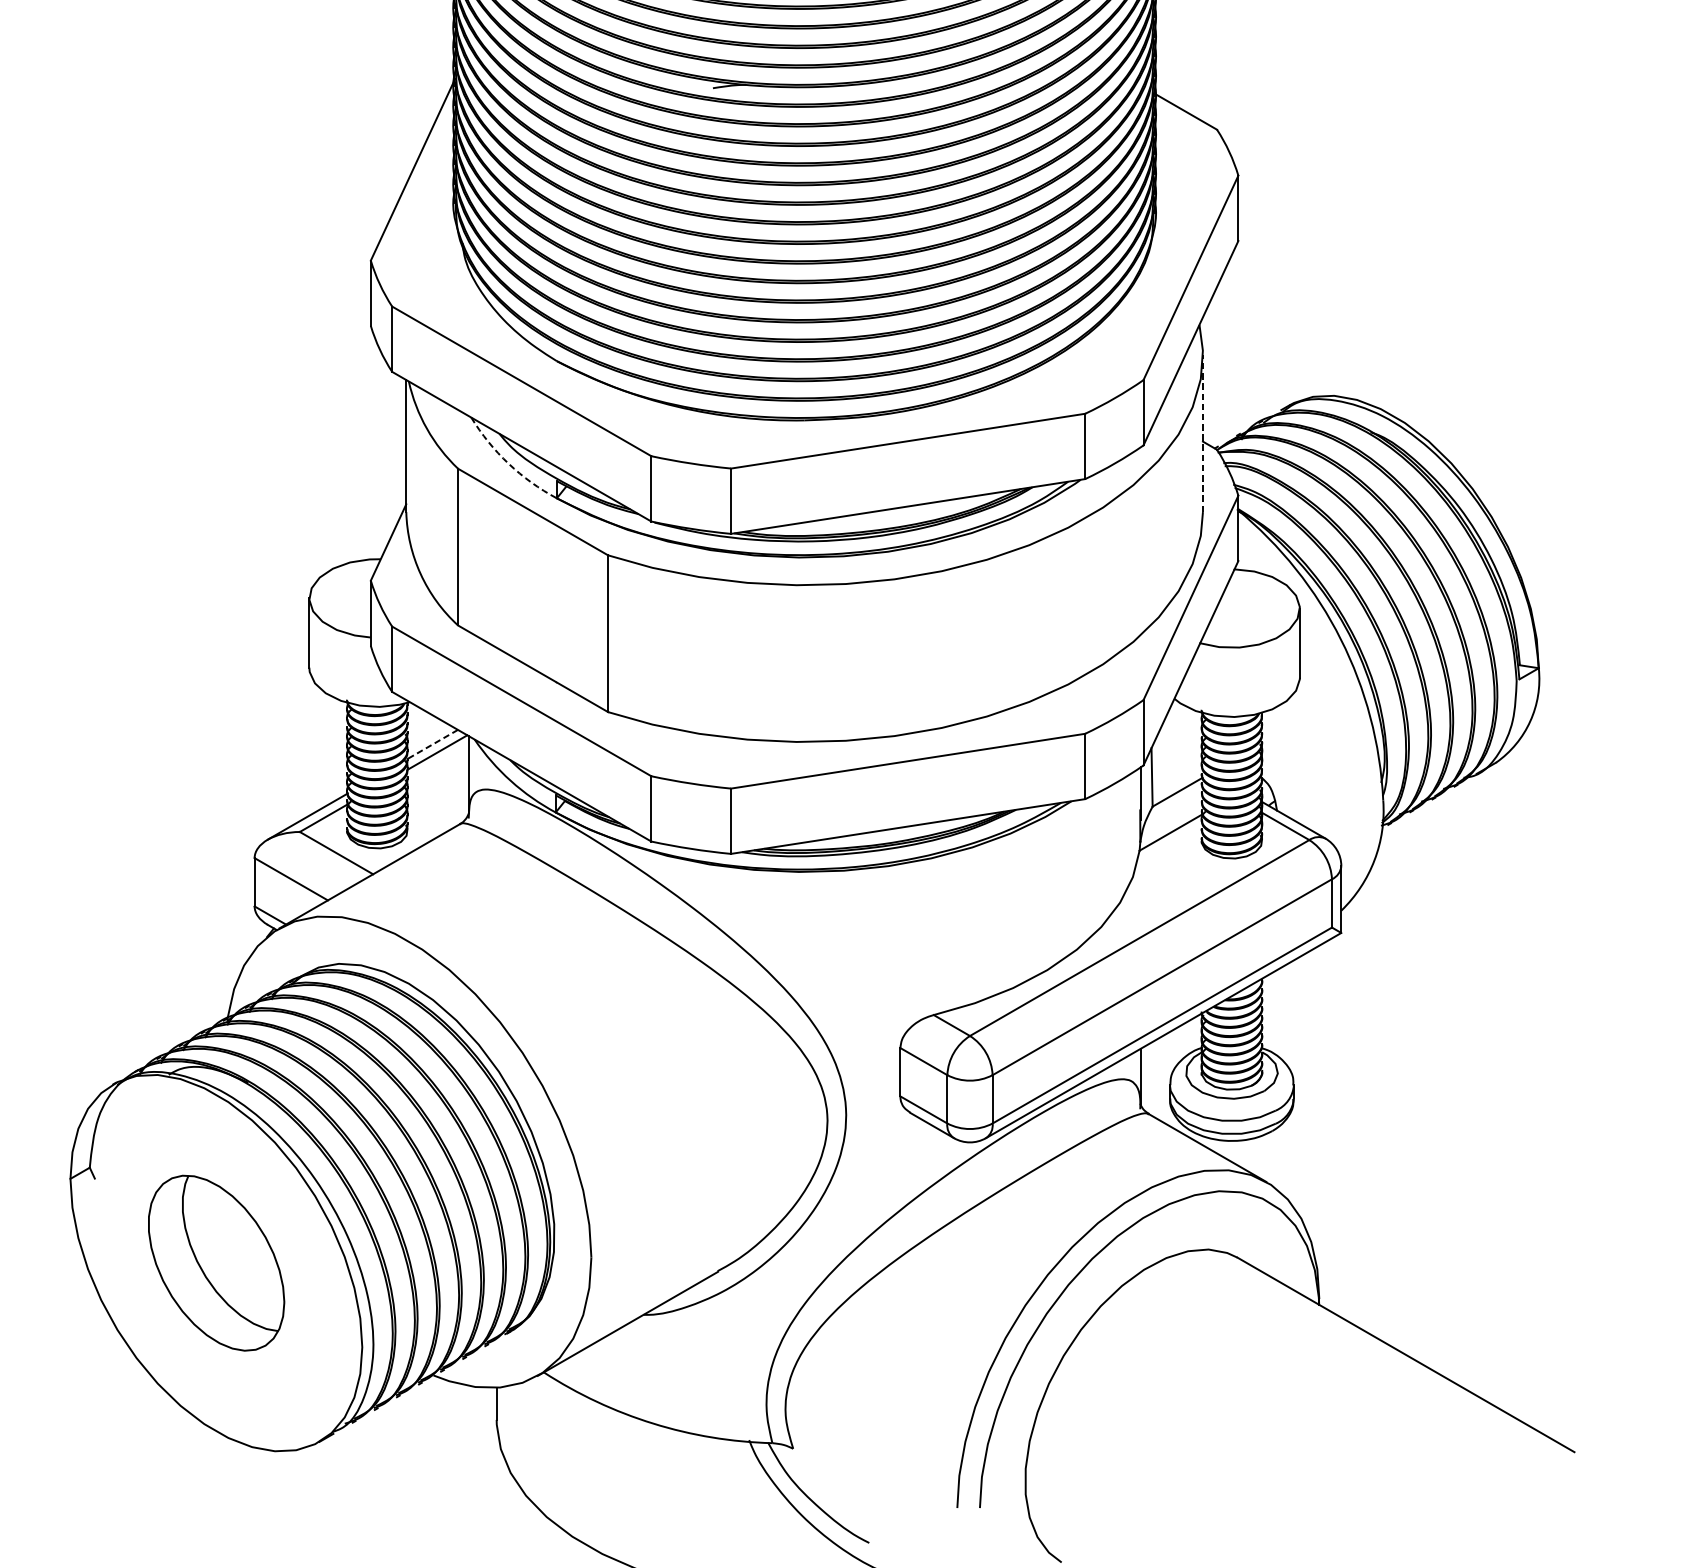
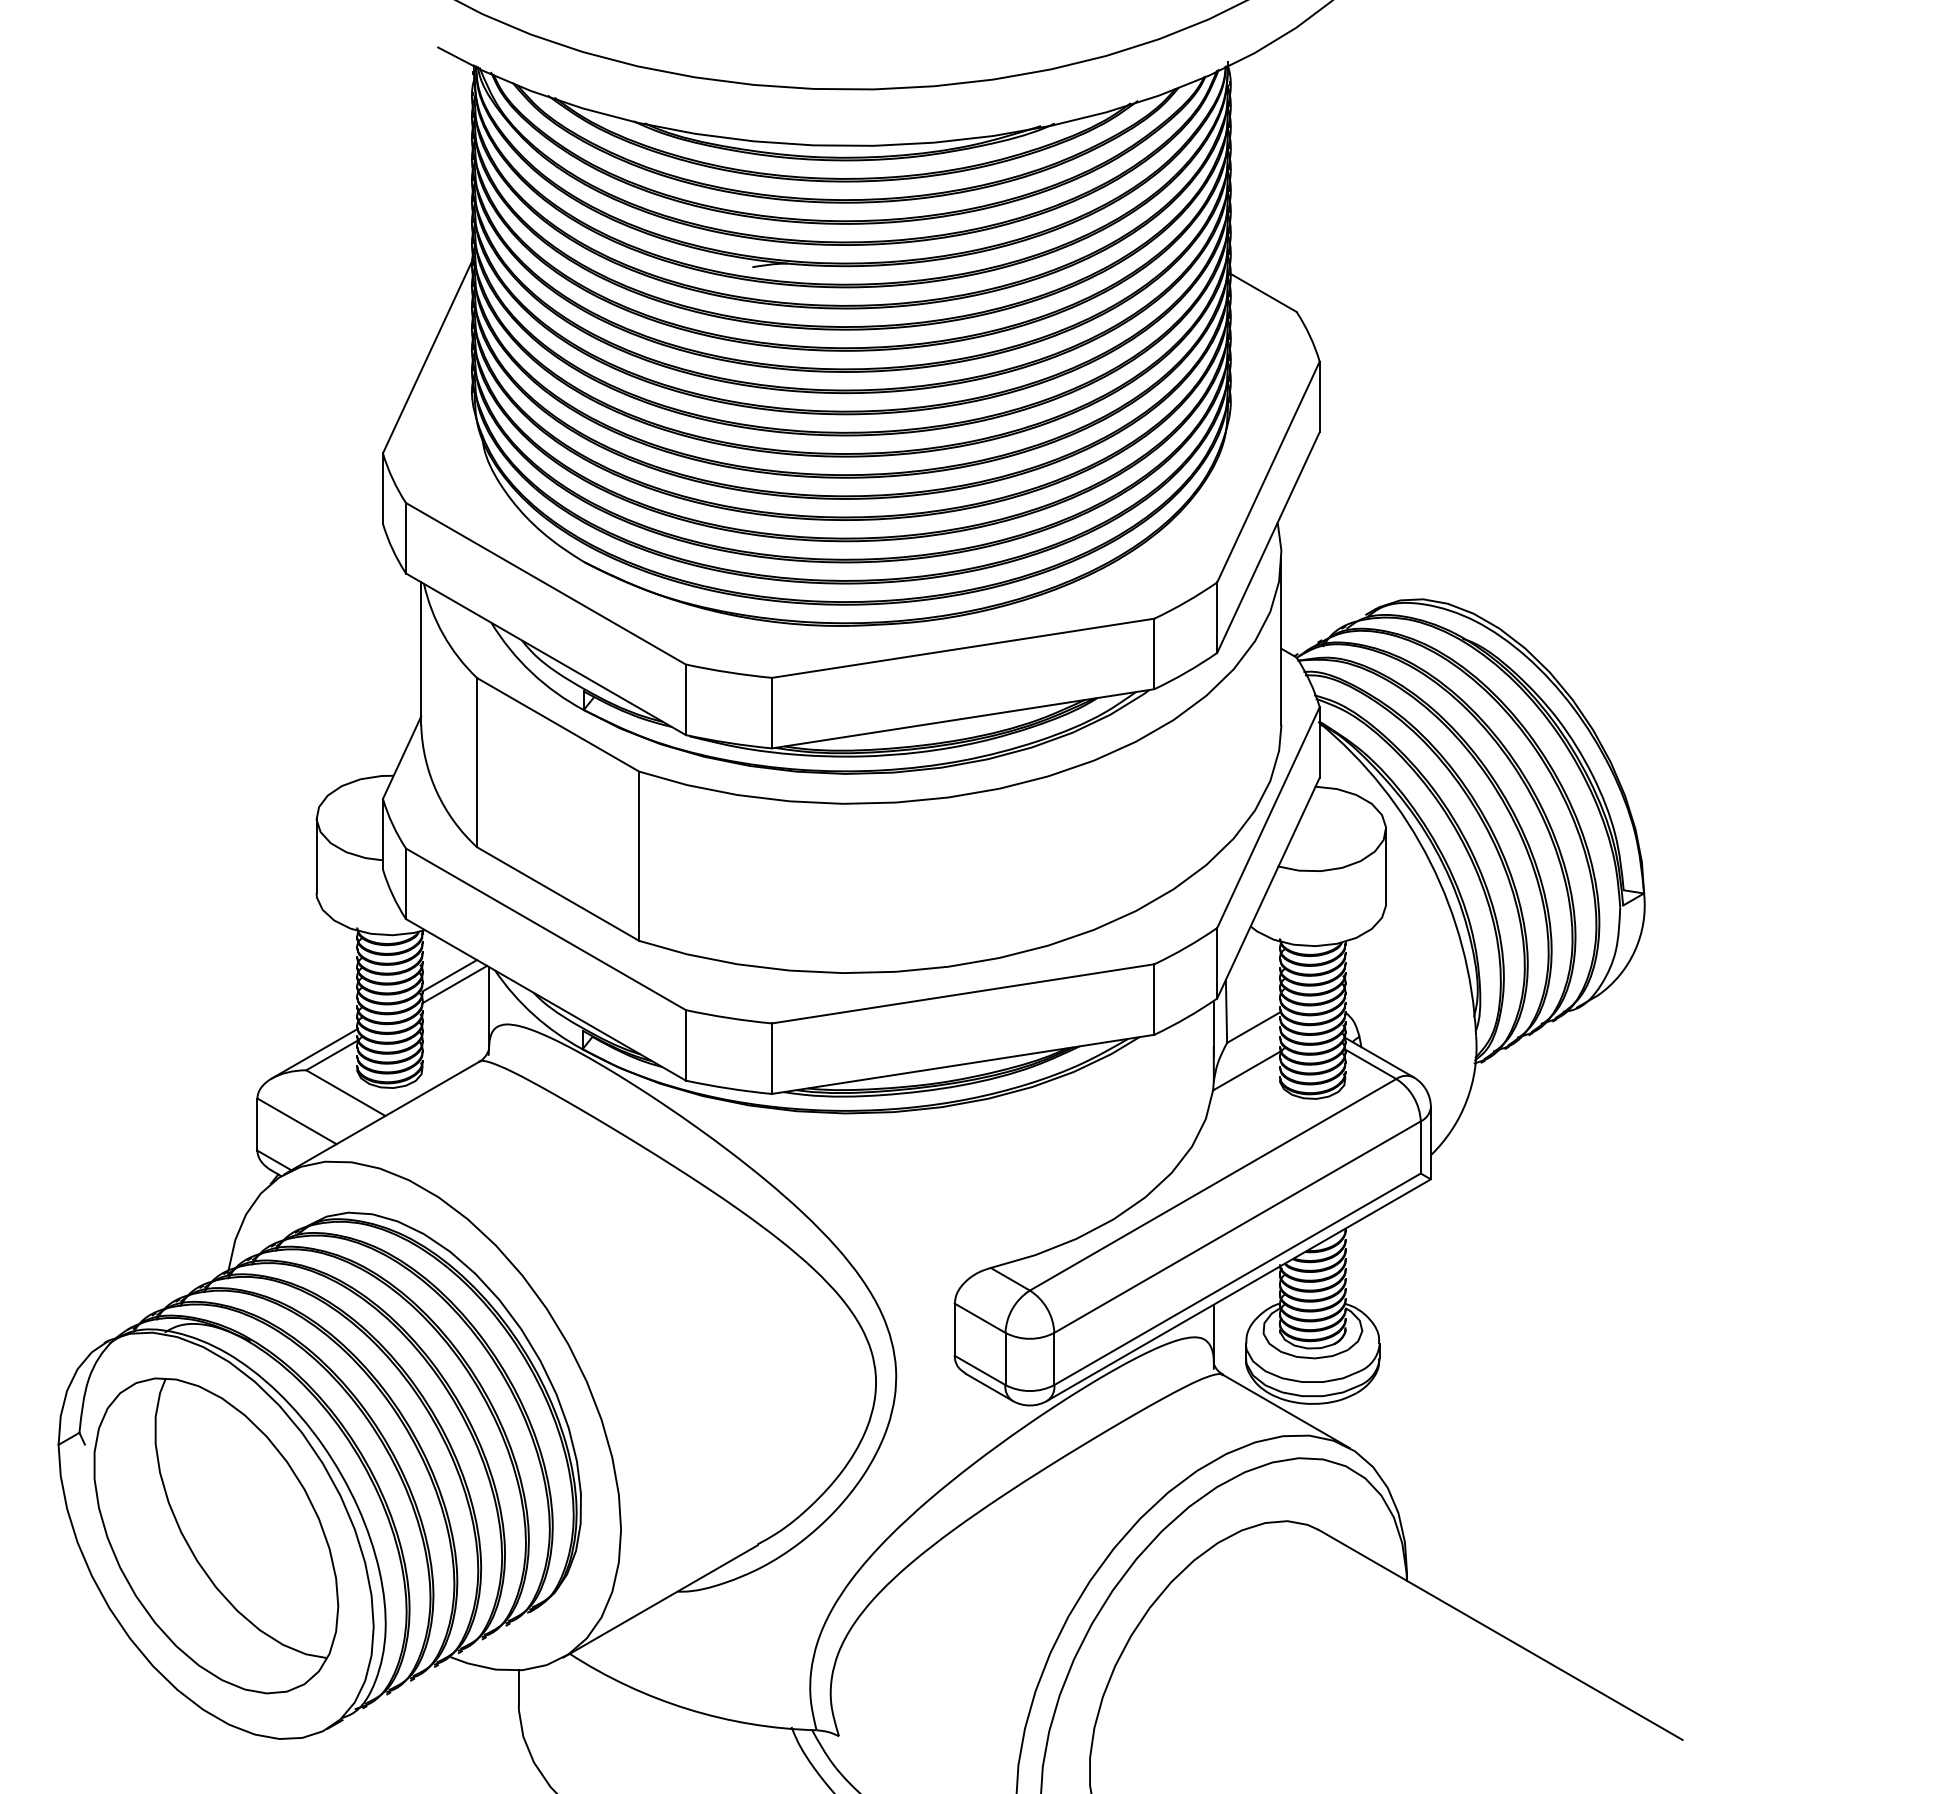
line: (1202, 433) -> (1281, 640), dashed -> solid
arc: (508, 463) -> (531, 672), dashed -> solid
line: (432, 745) -> (449, 976), dashed -> solid
part: (216, 1262) -> (216, 1535), size x1.67

